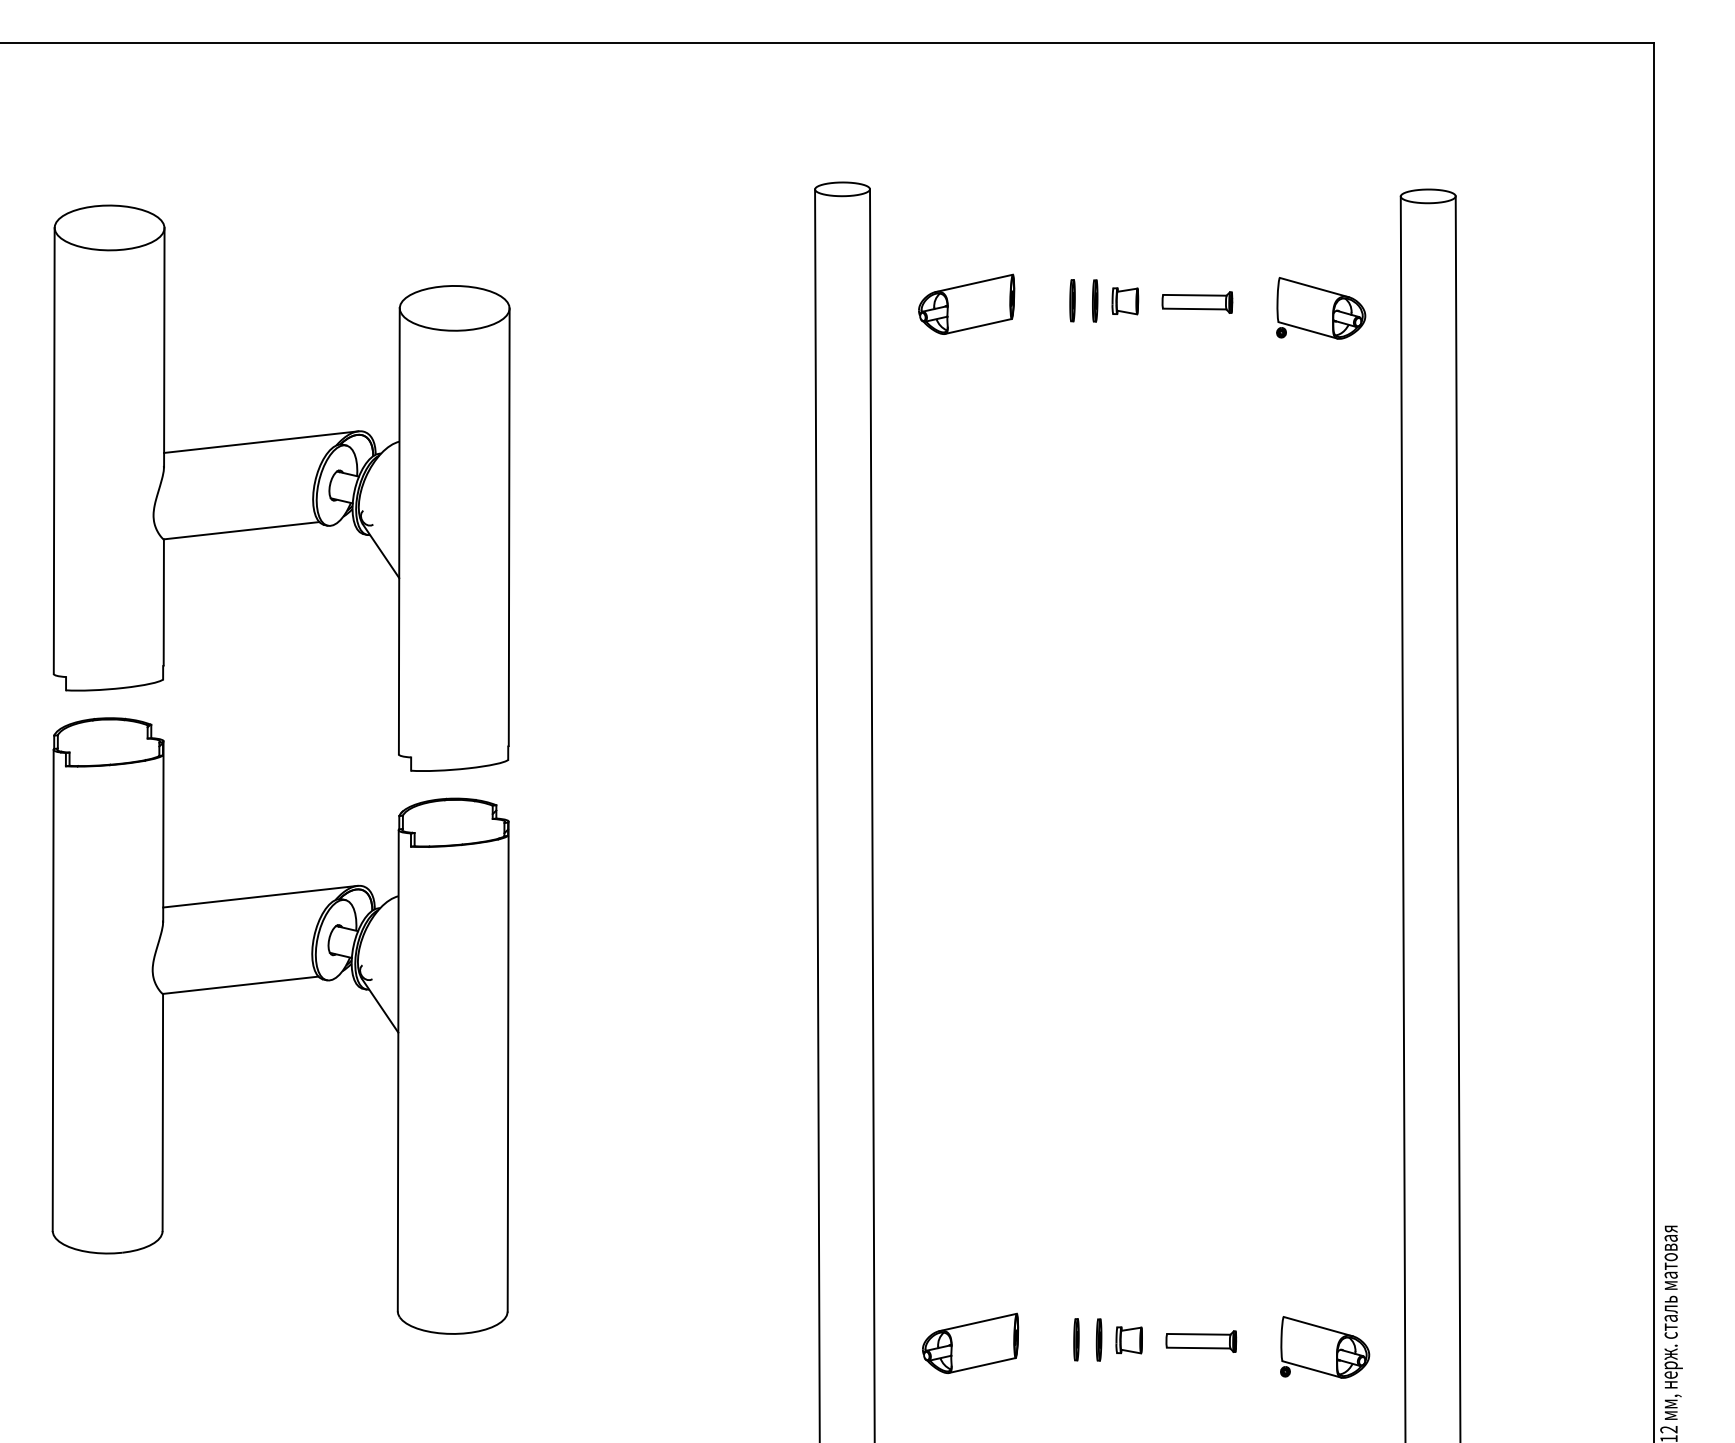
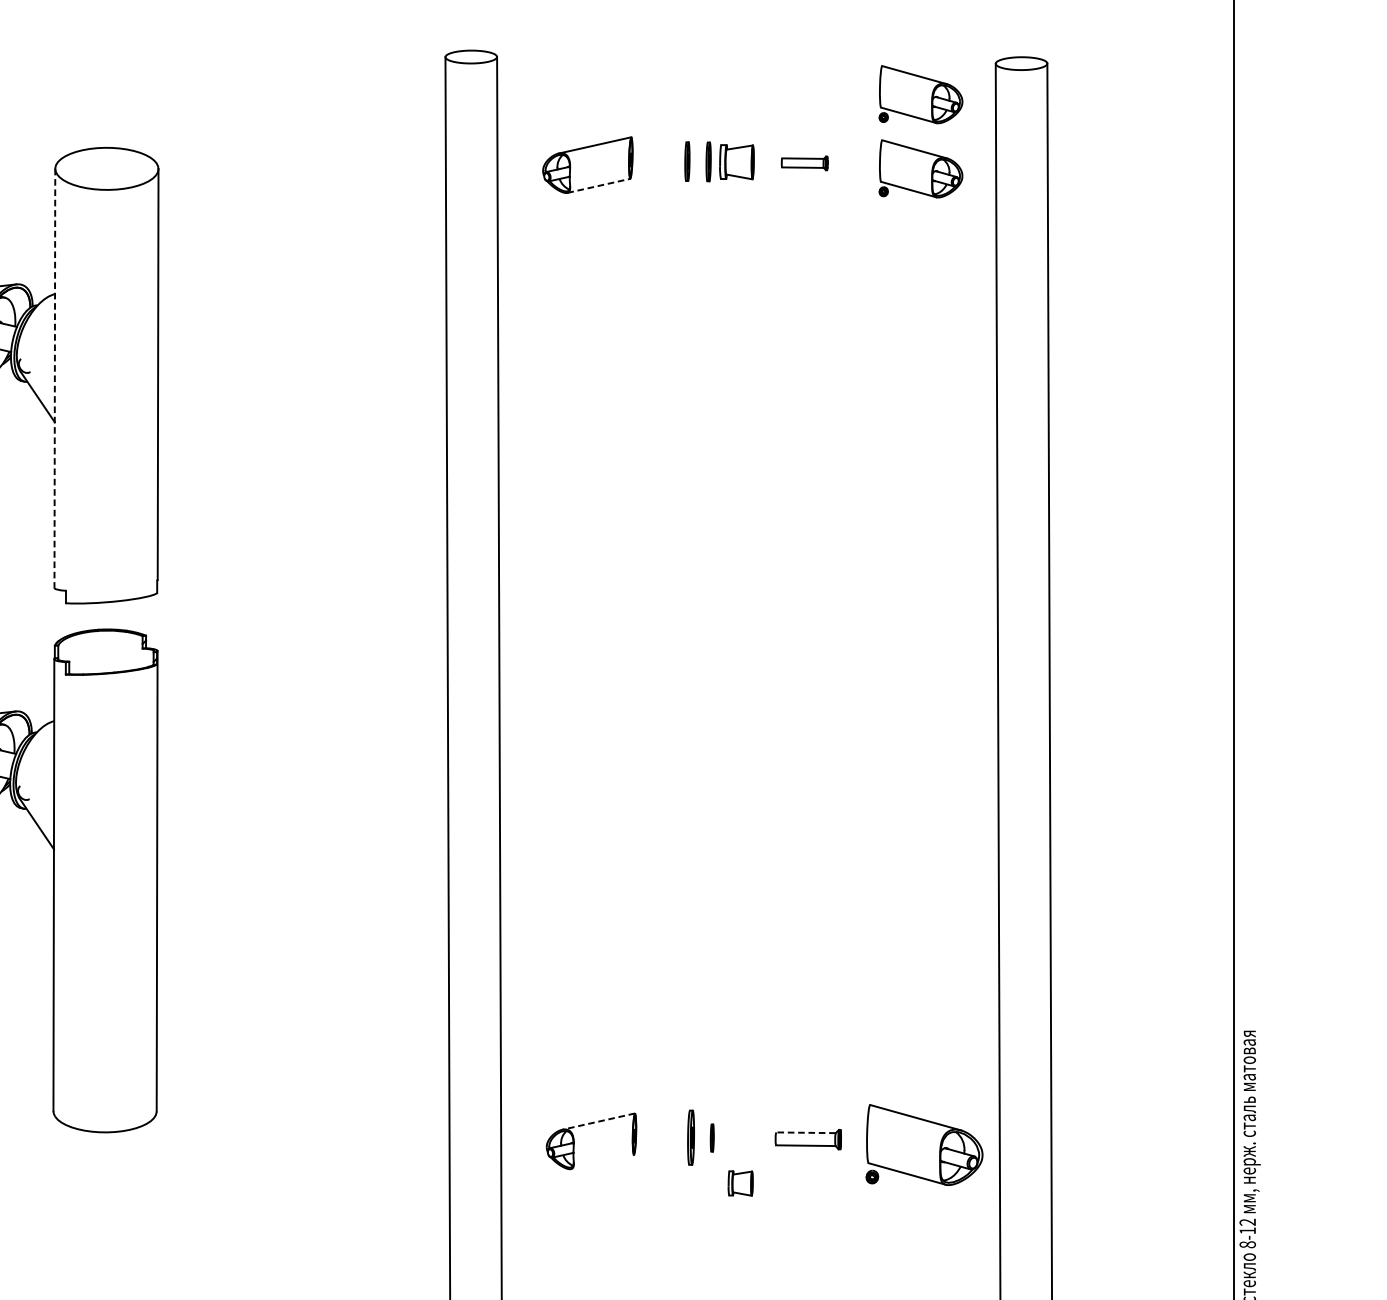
part: (1321, 229) -> (921, 94), added
part: (1125, 301) -> (737, 162), size x1.4
part: (1197, 302) -> (804, 163), size x0.7
line: (978, 326) -> (599, 185), solid -> dashed
line: (399, 531) -> (55, 378), solid -> dashed
line: (978, 1322) -> (599, 1121), solid -> dashed
line: (1198, 1334) -> (805, 1132), solid -> dashed
part: (1076, 1339) -> (691, 1137), size x1.4
part: (1098, 1339) -> (711, 1137), size x0.7
part: (1128, 1340) -> (739, 1183), moved
part: (1325, 1347) -> (925, 1145), size x1.4
line: (981, 1365) -> (601, 1162), removed

